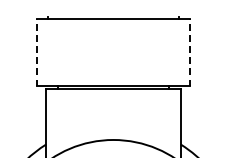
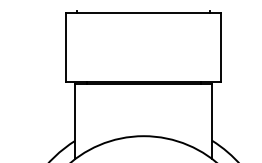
line: (37, 51) -> (66, 46), dashed -> solid
line: (189, 51) -> (221, 46), dashed -> solid

